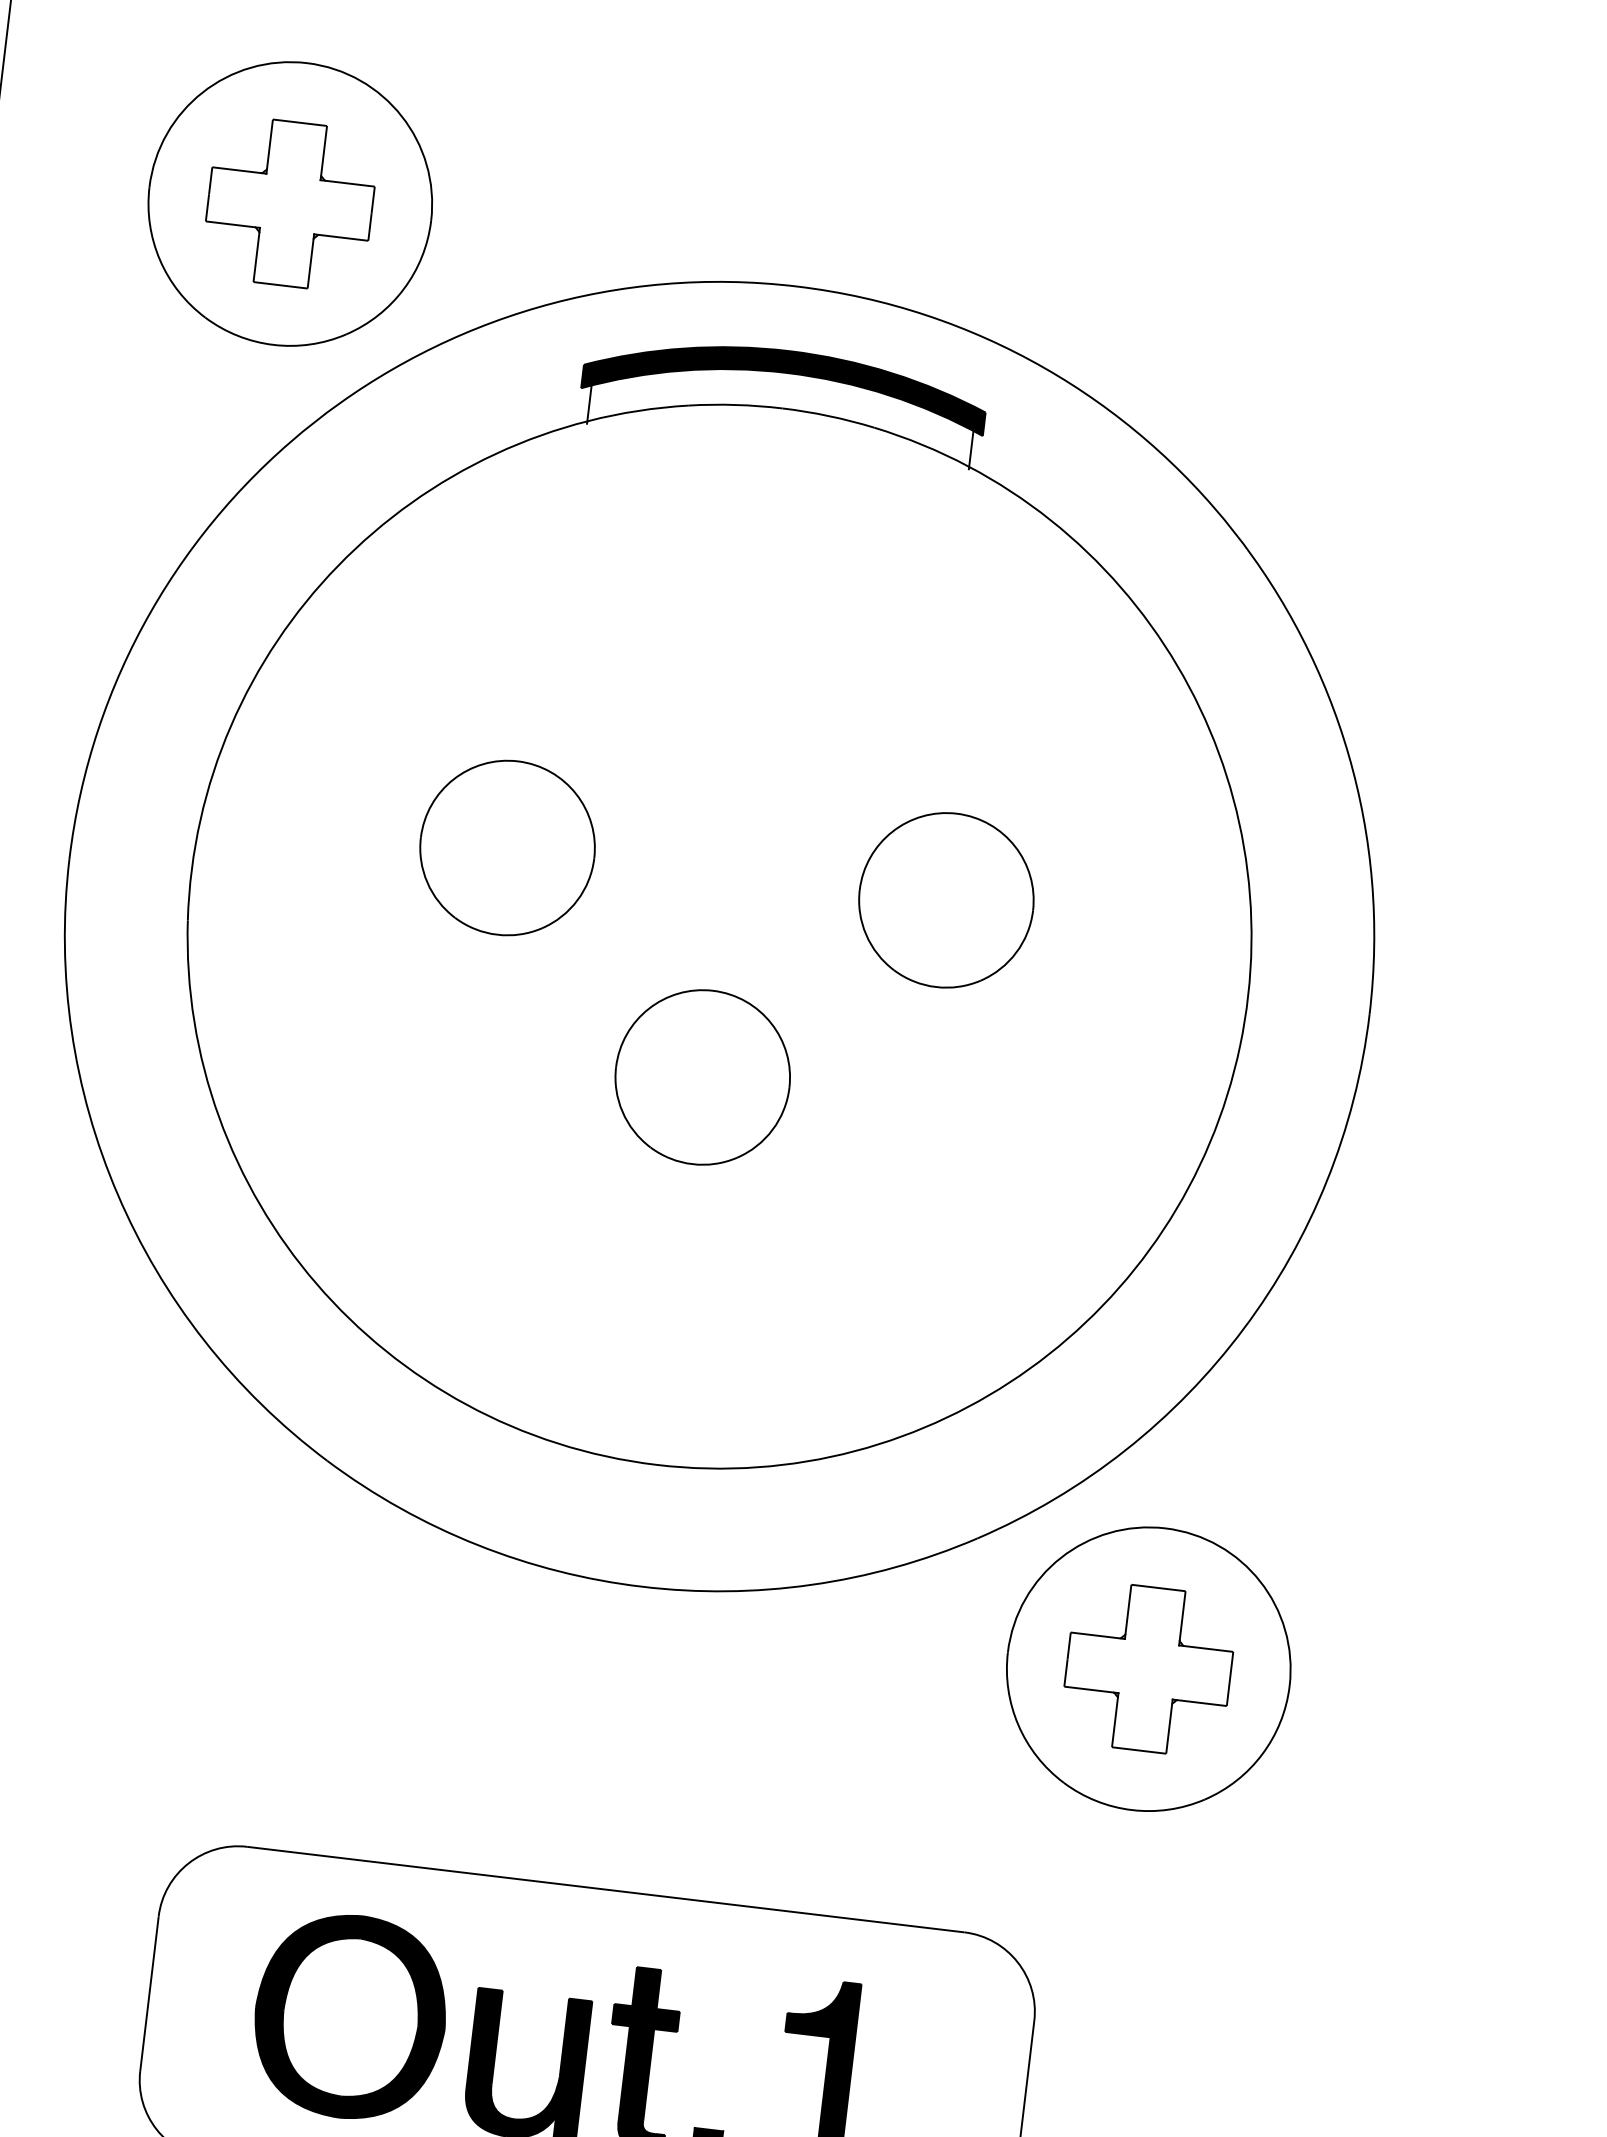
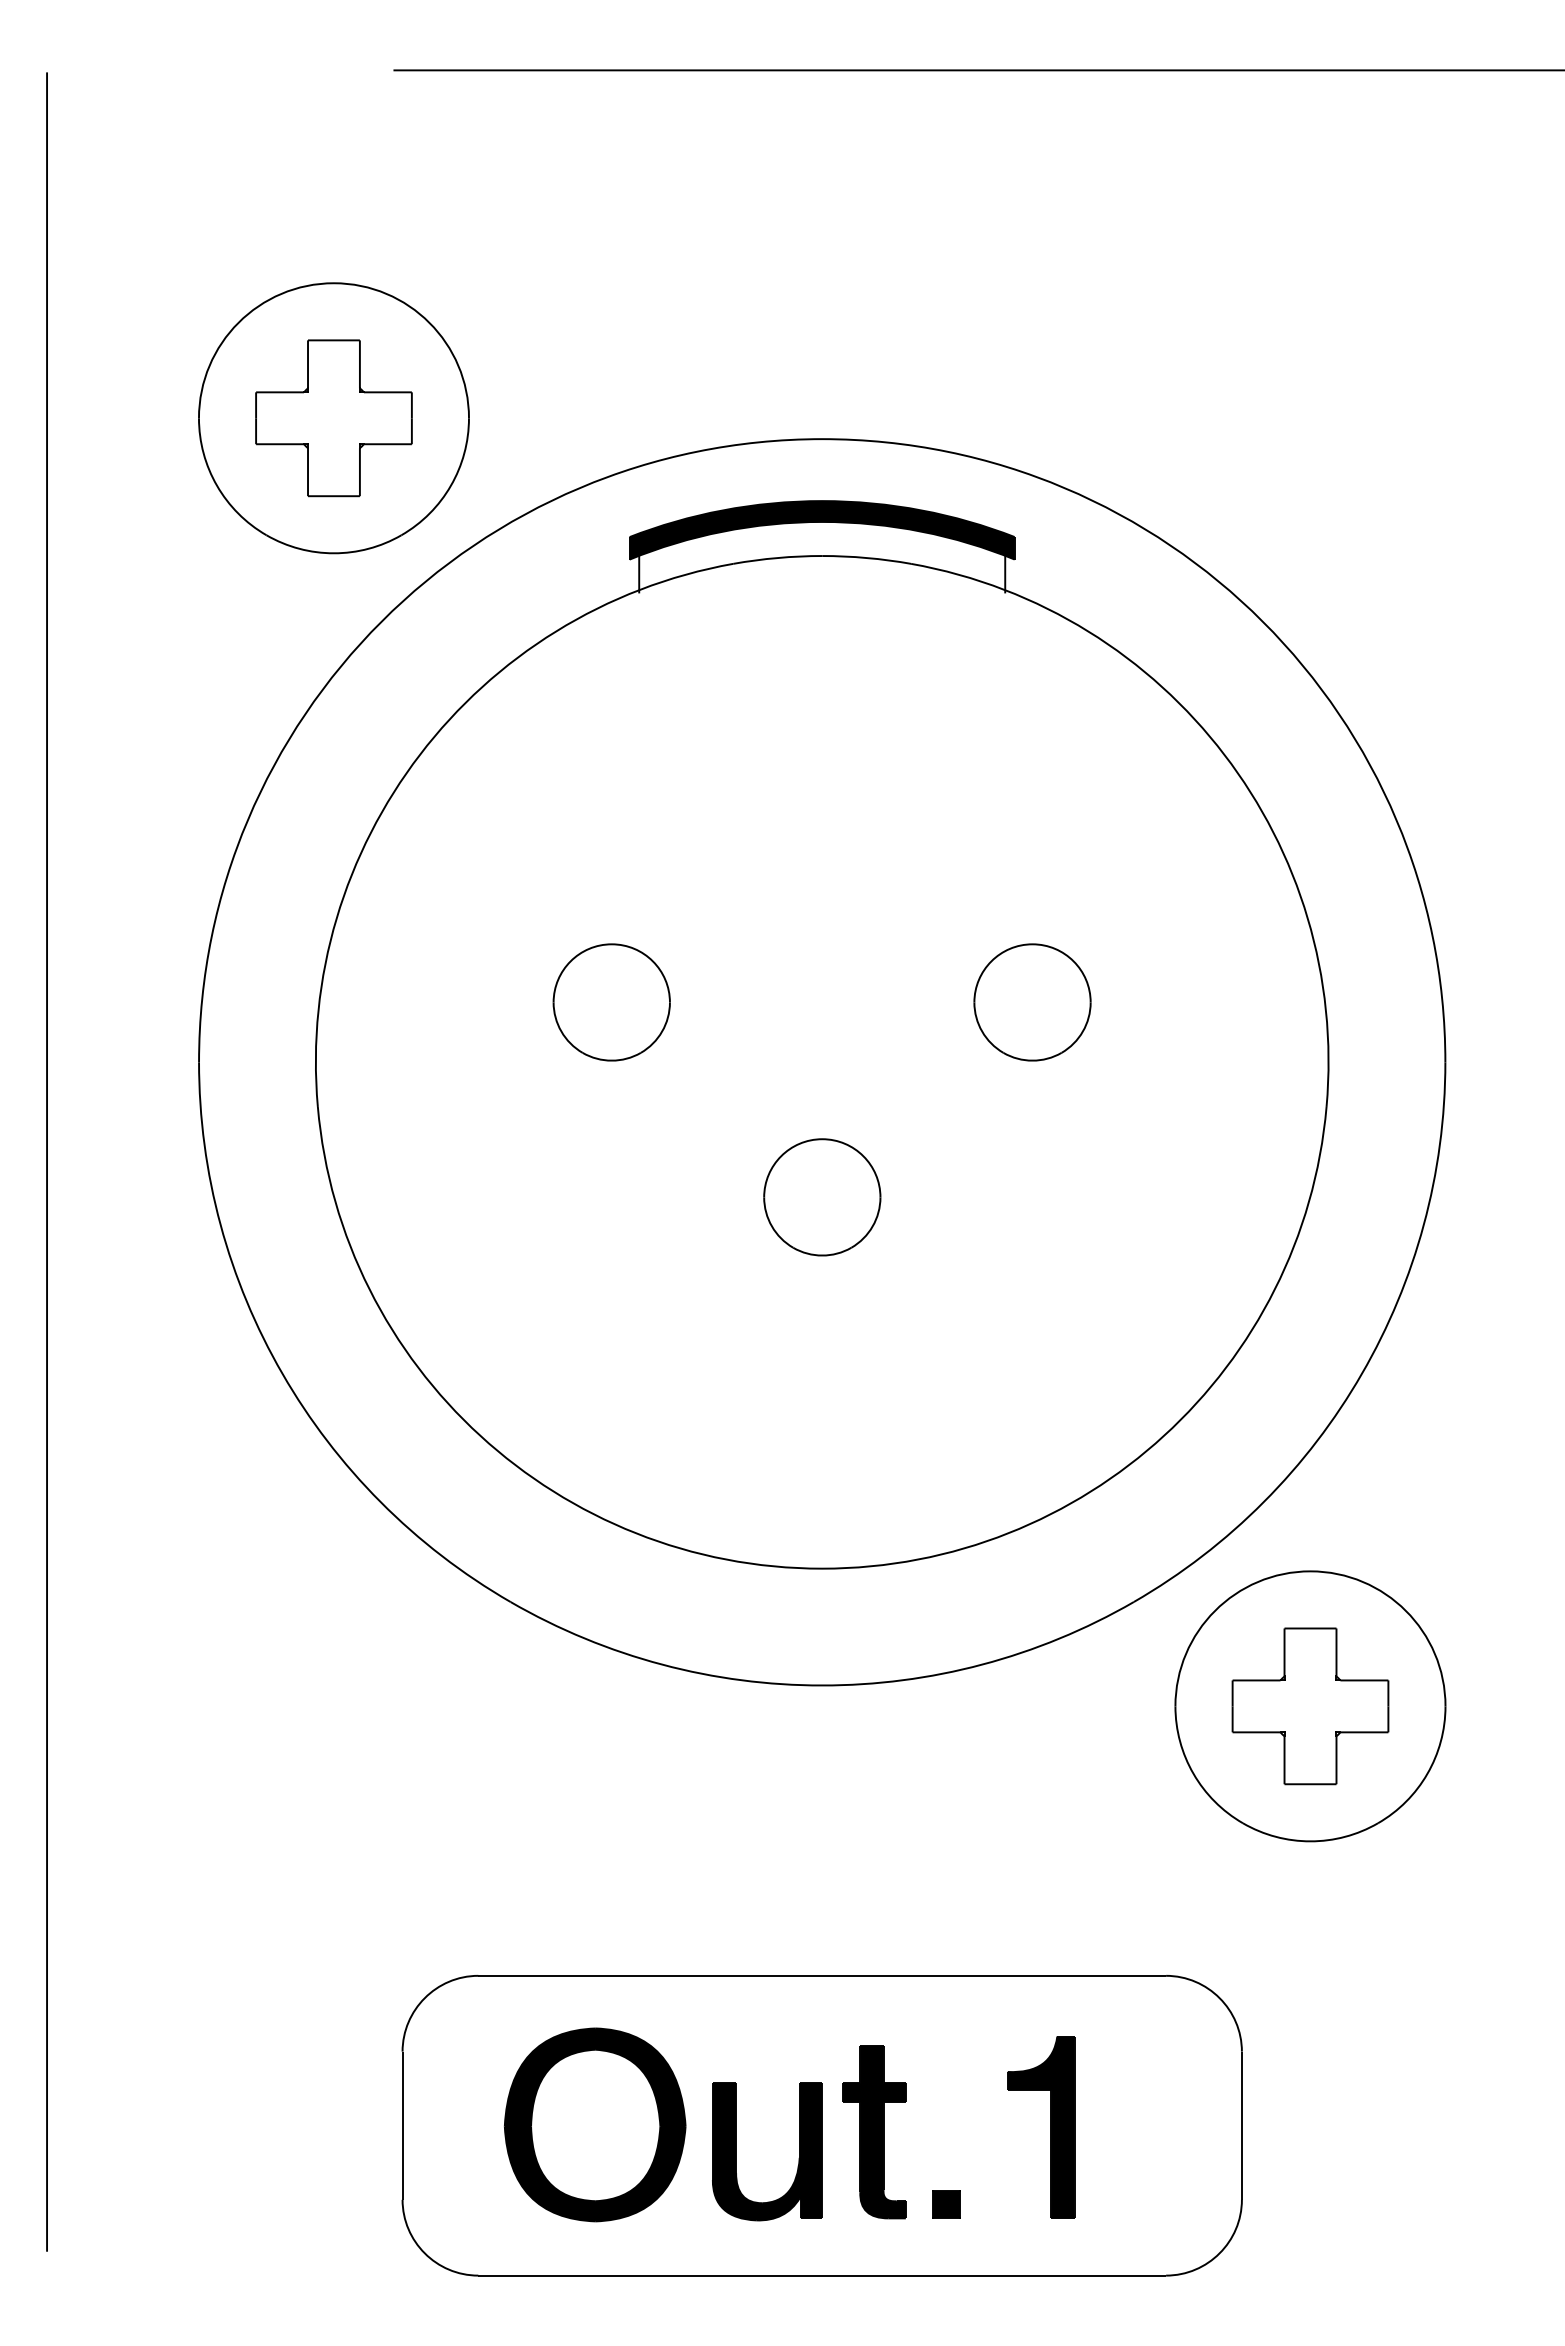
part: (507, 848) -> (611, 1002), size x0.7
part: (946, 900) -> (1032, 1002), size x0.7
part: (703, 1077) -> (822, 1197), size x0.7

